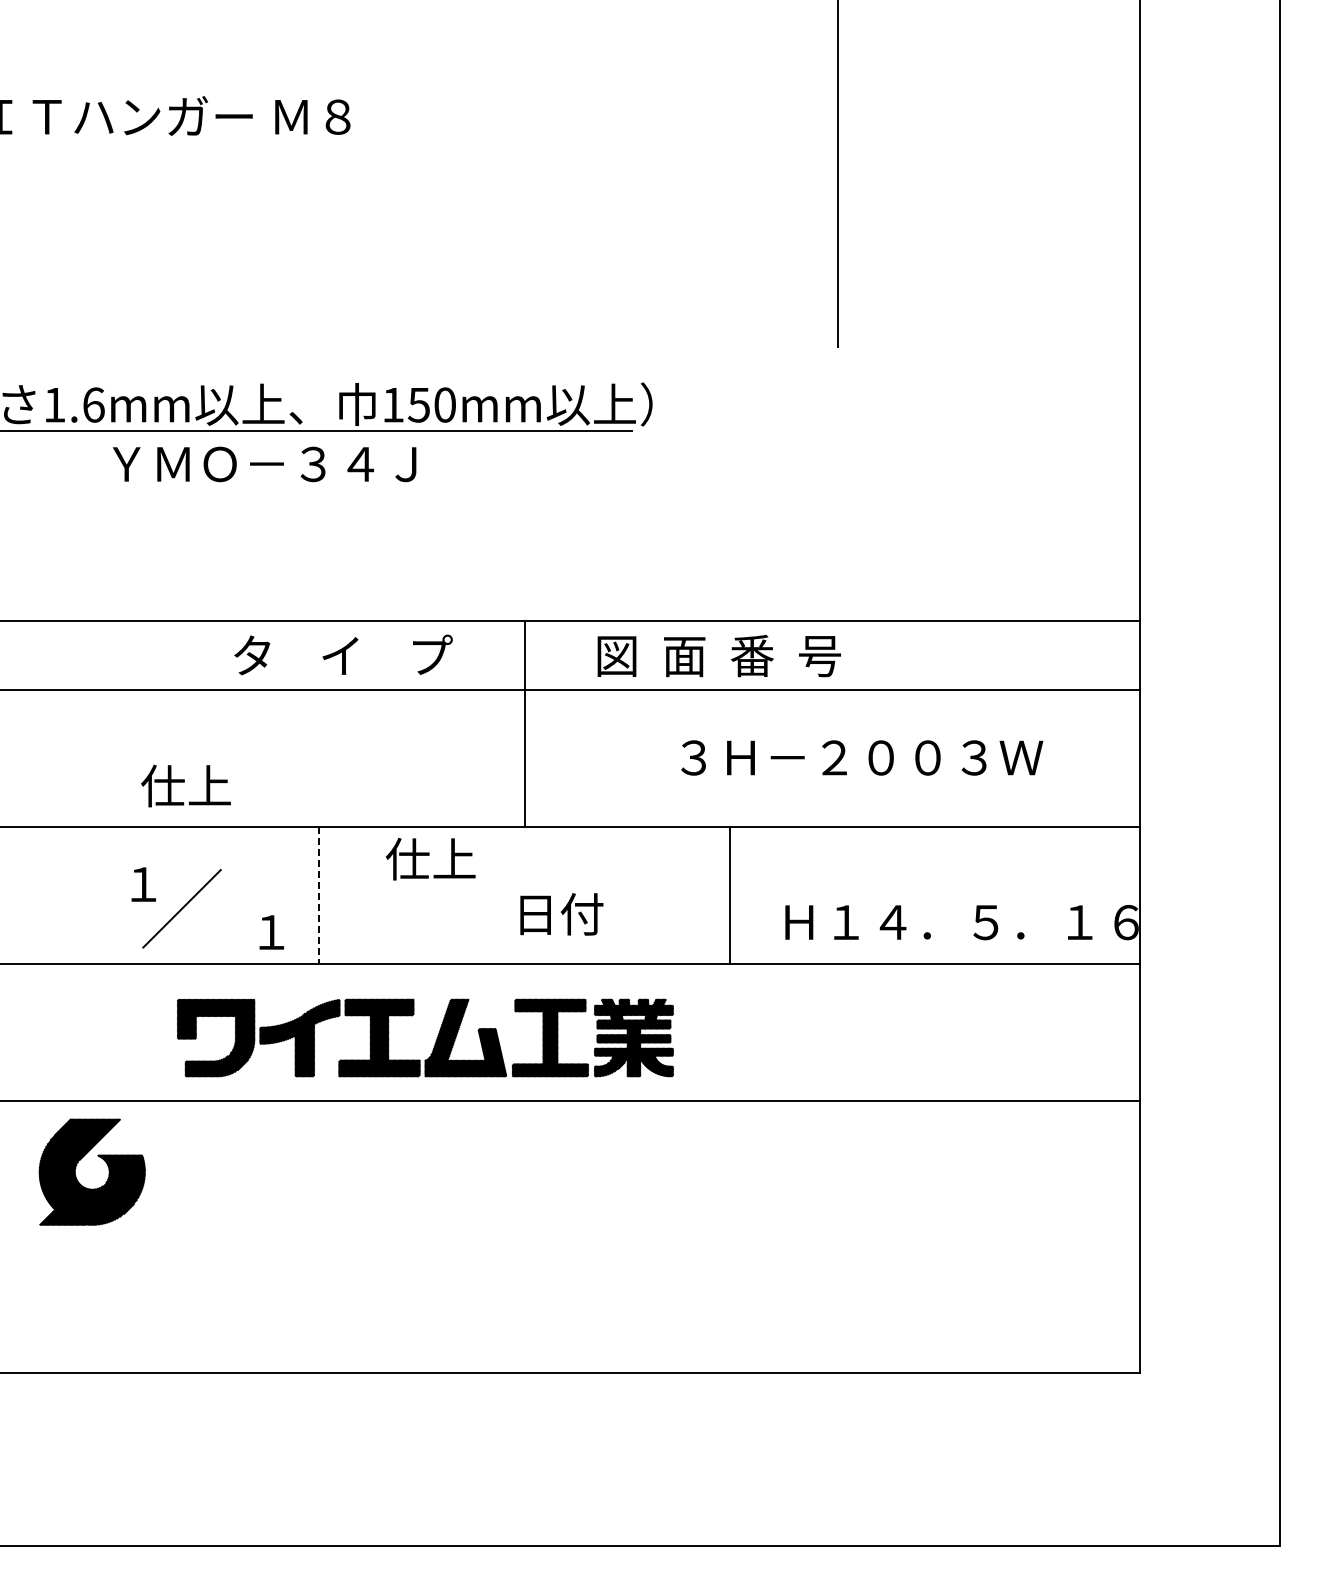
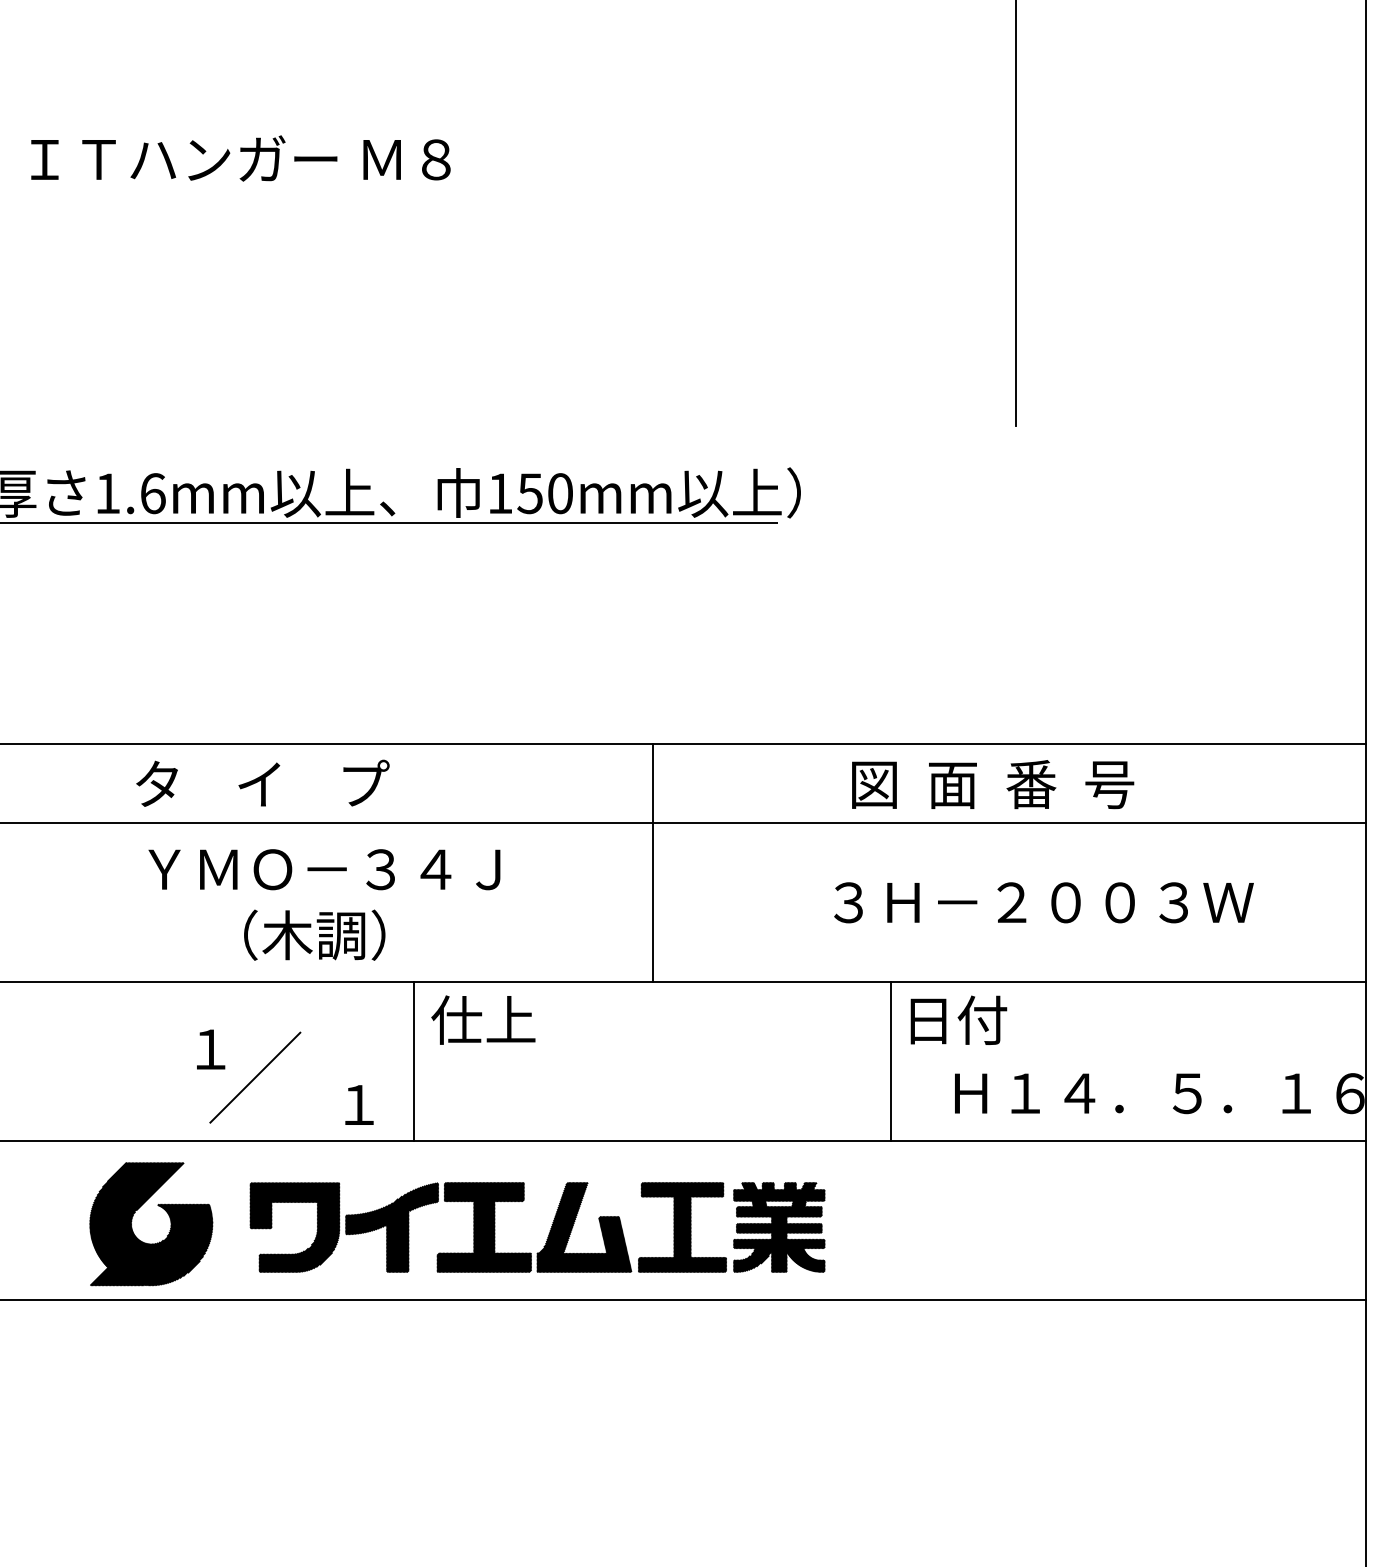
text: (264, 464) -> (324, 869), moved
text: (343, 654) -> (262, 782), moved
text: (718, 655) -> (992, 783), moved
text: (217, 785) -> (296, 934), 仕上 -> （木調）
text: (430, 859) -> (483, 1020), moved
line: (319, 895) -> (414, 1062), dashed -> solid
text: (561, 914) -> (958, 1020), moved
part: (77, 1165) -> (134, 1216), moved

